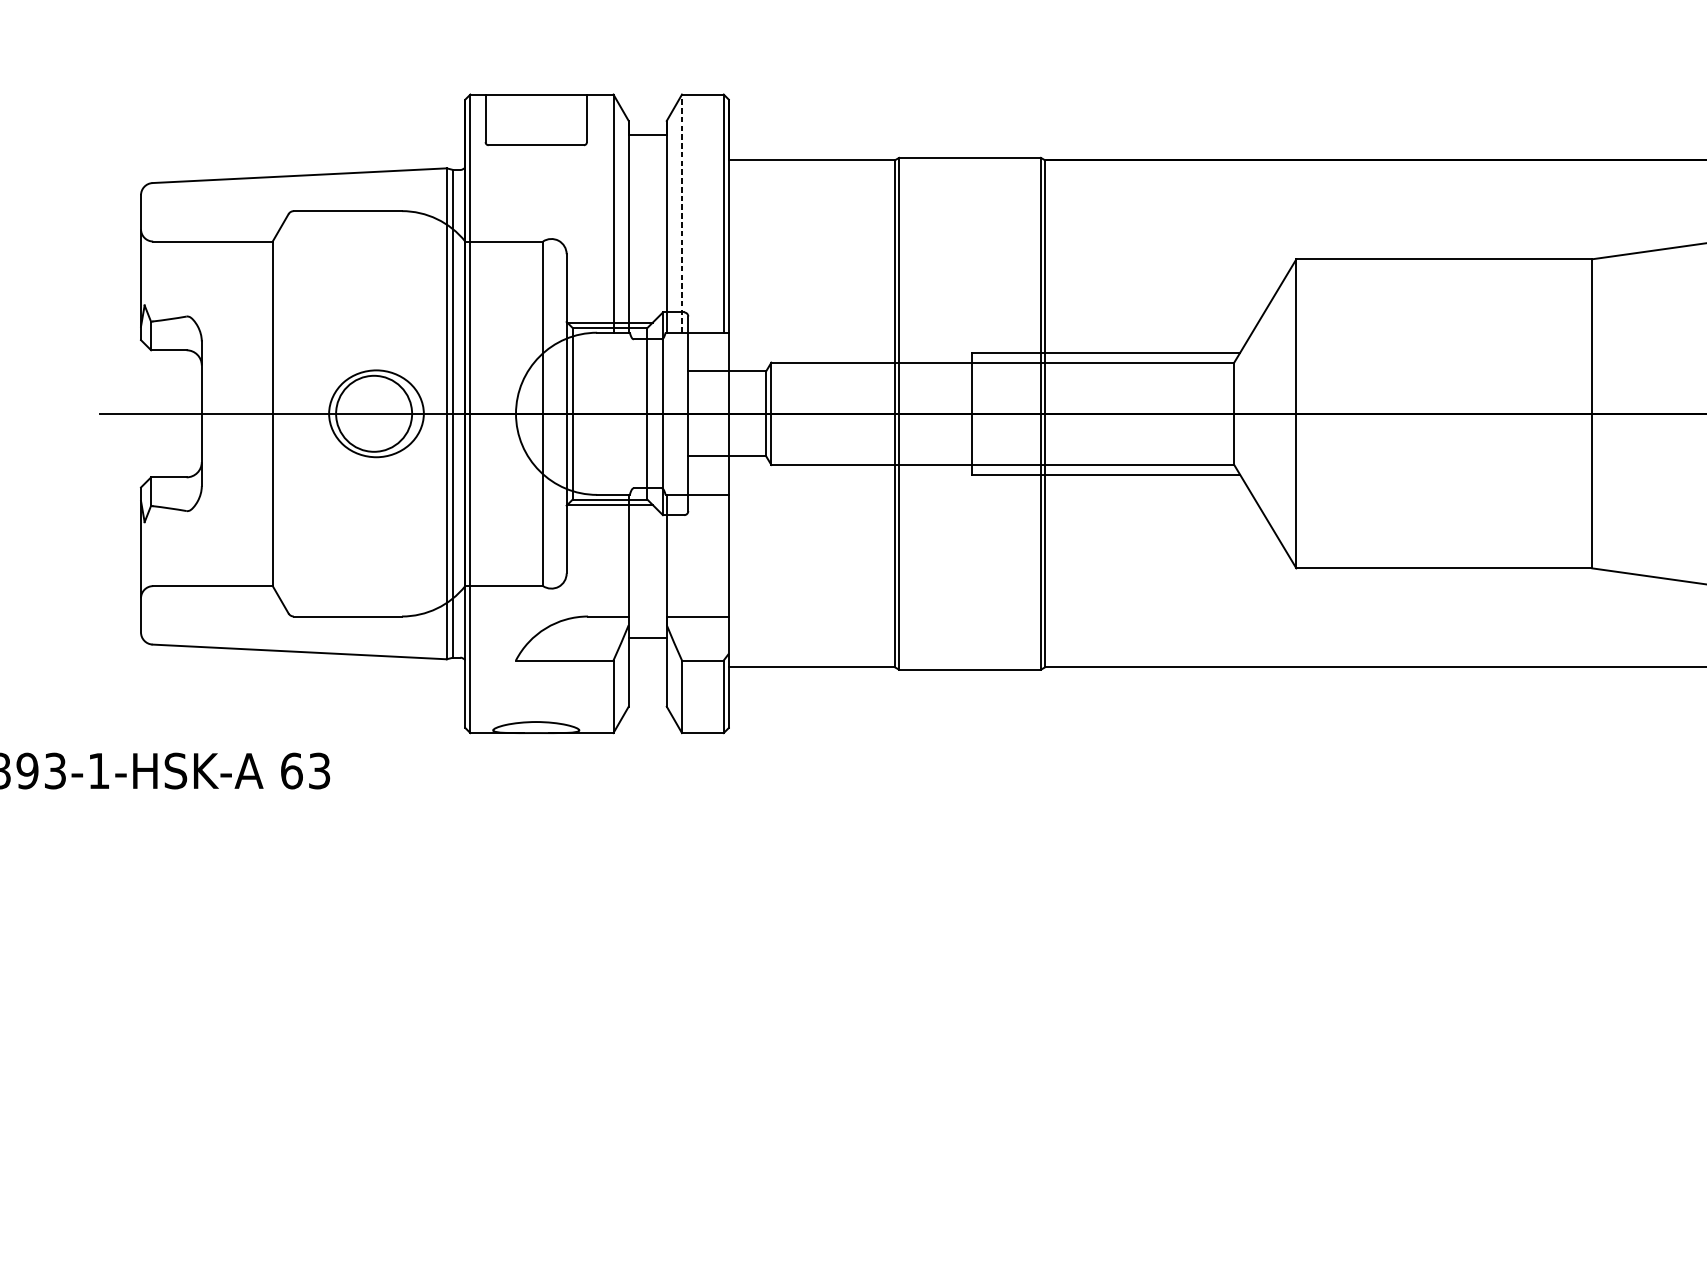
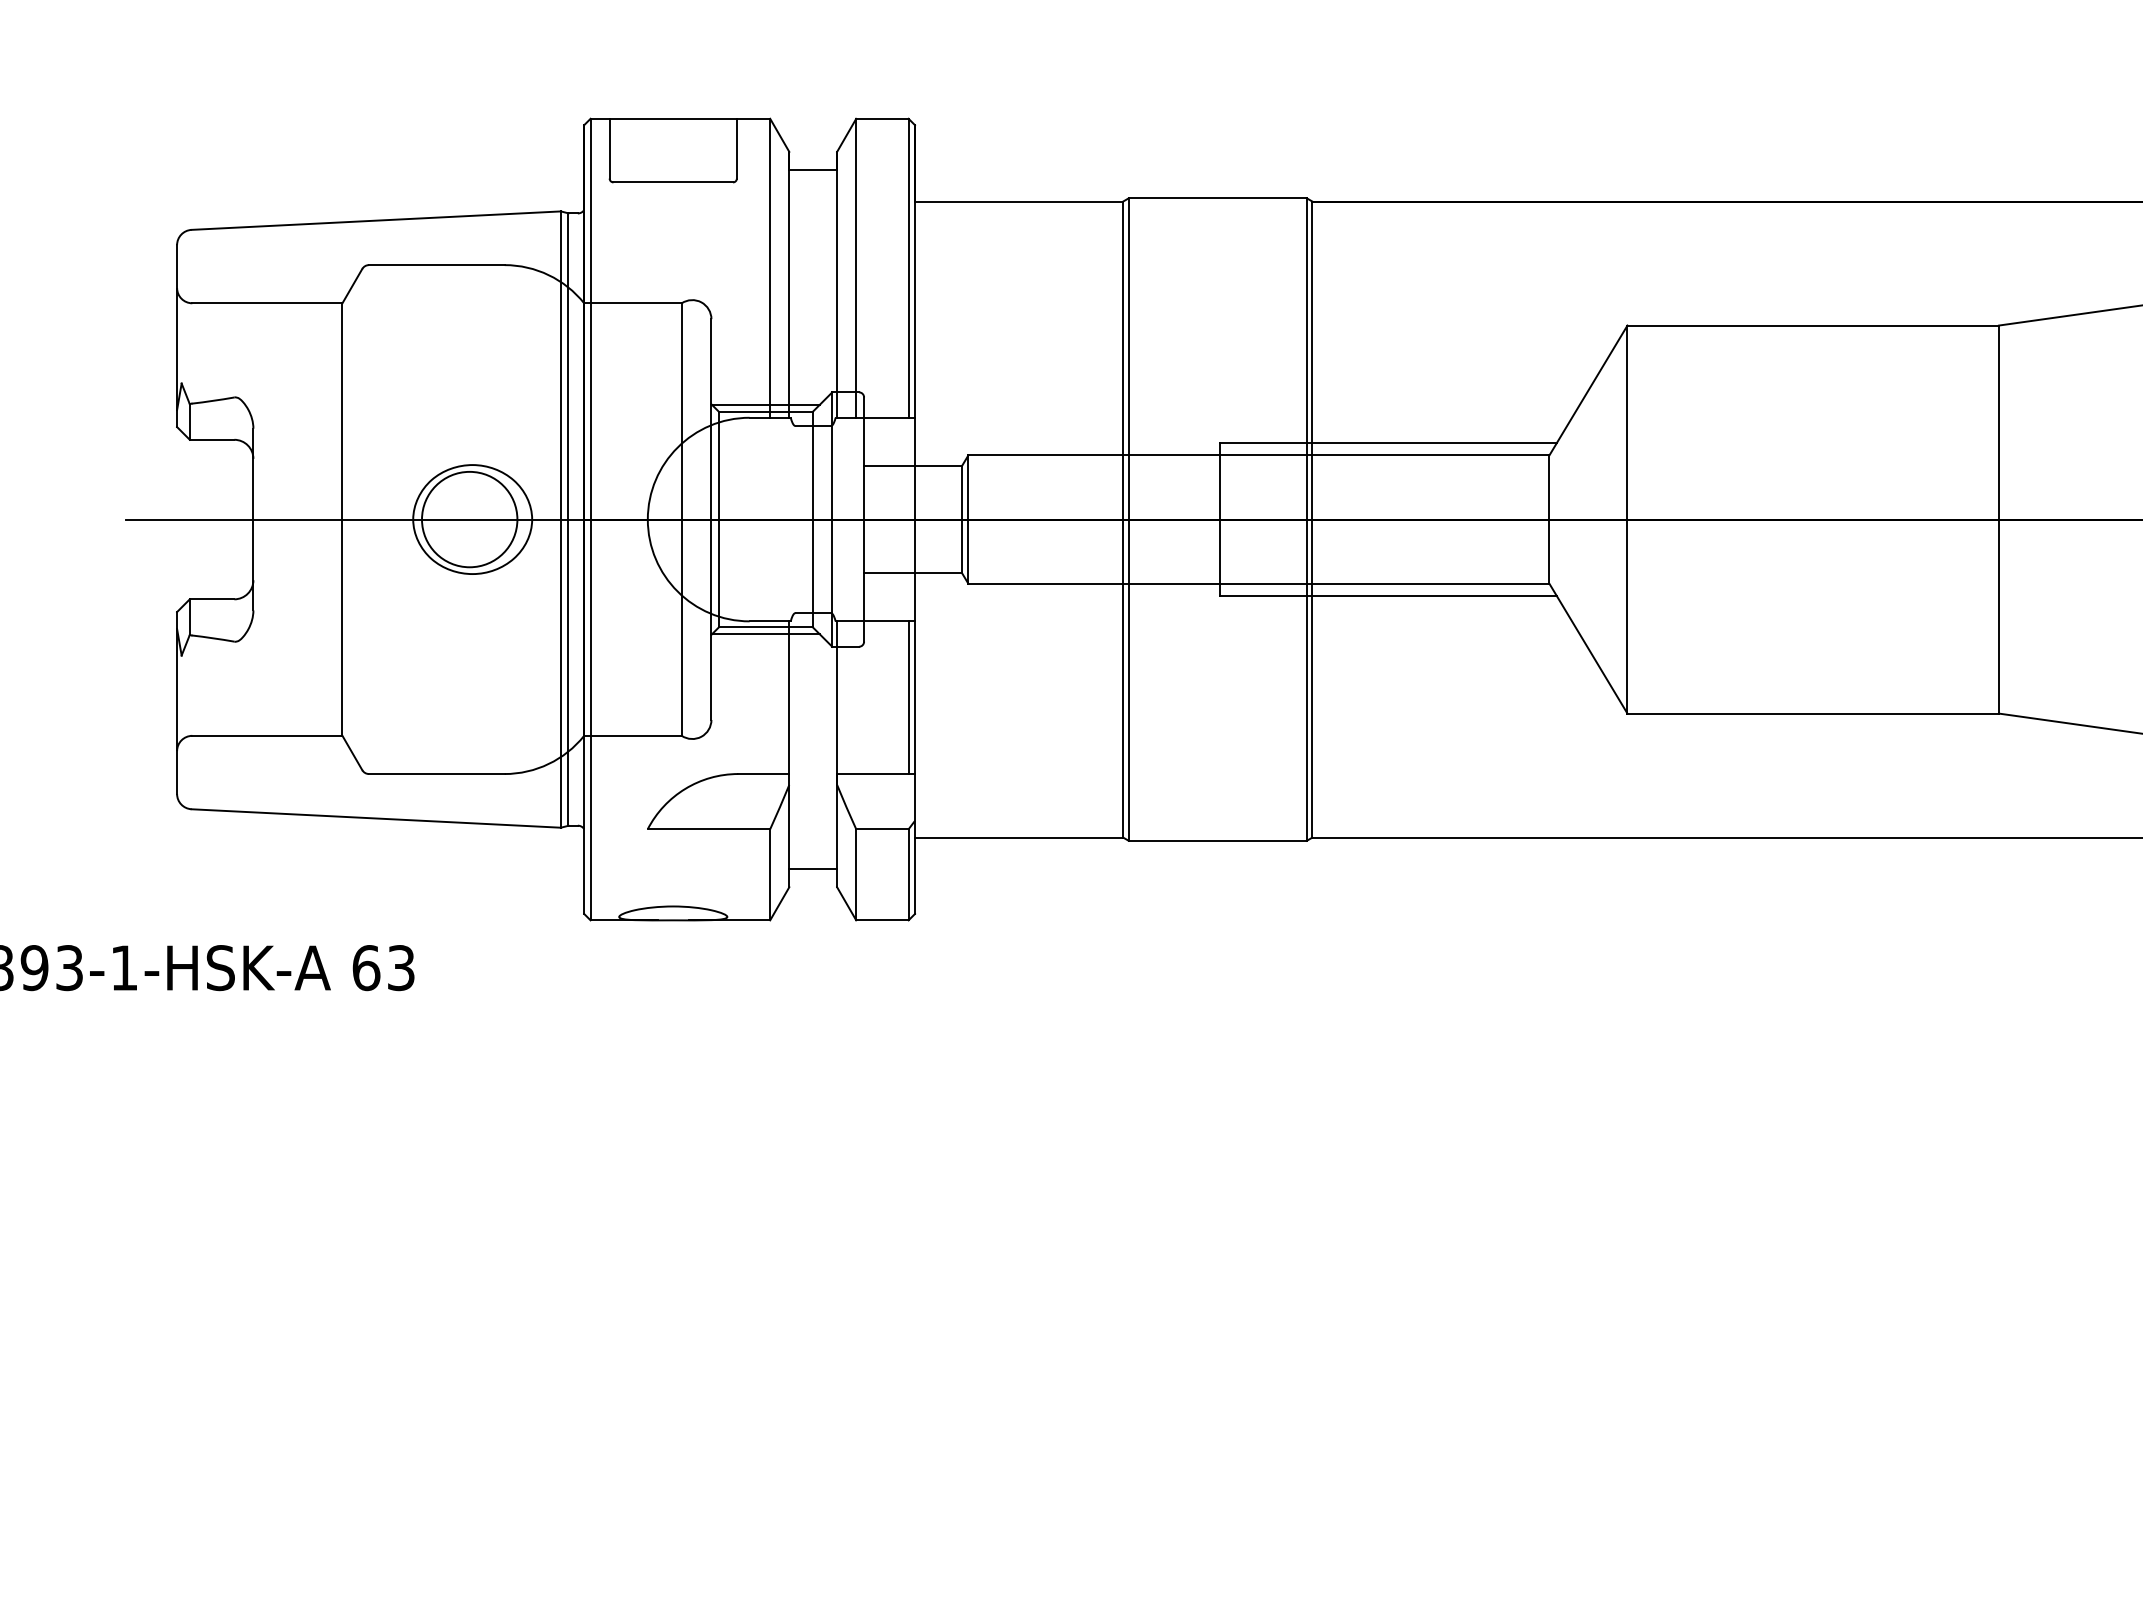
line: (682, 213) -> (856, 267), dashed -> solid
line: (723, 555) -> (908, 697), added
line: (647, 637) -> (813, 869), moved

